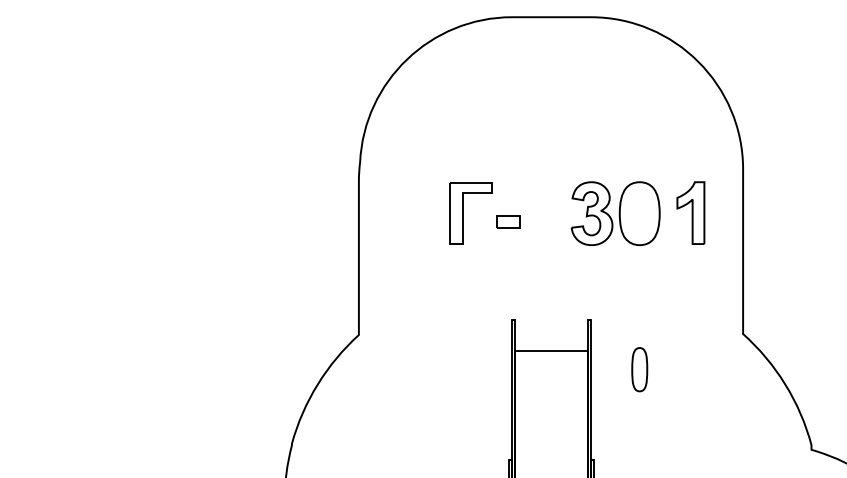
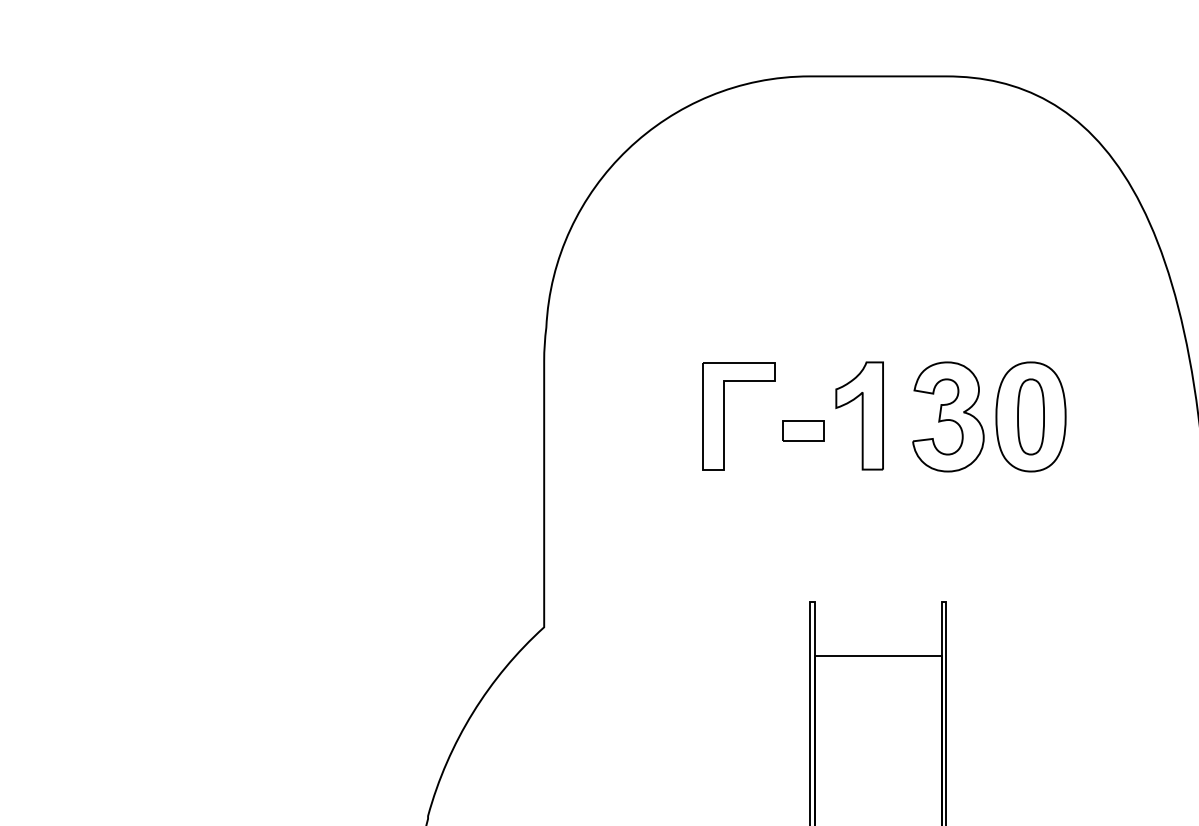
part: (690, 212) -> (858, 414), moved
part: (639, 369) -> (1030, 416), moved

